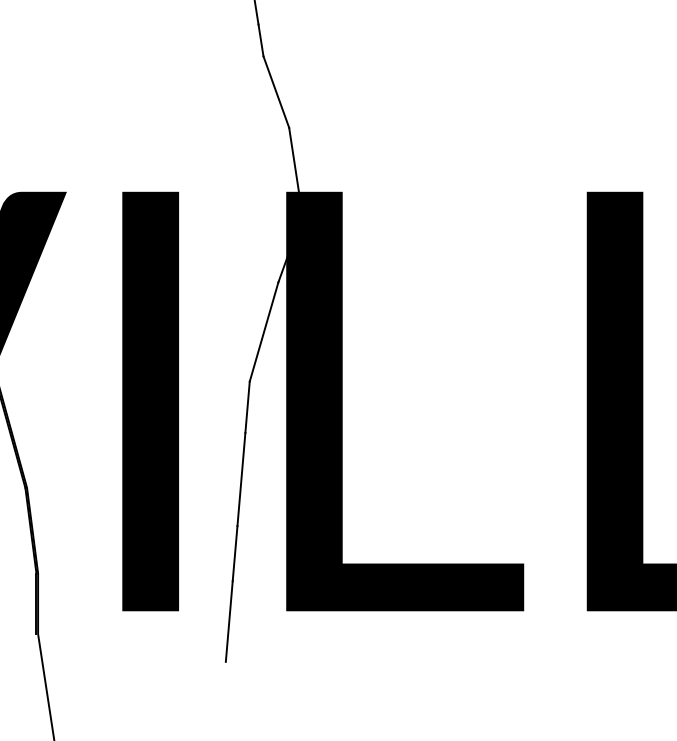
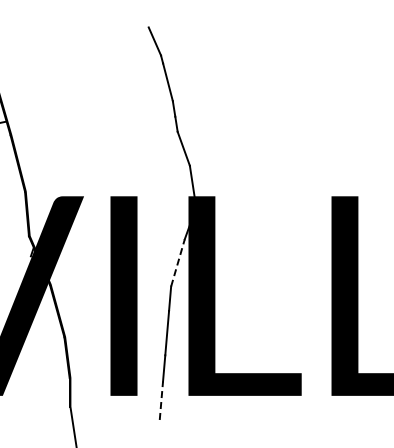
line: (263, 330) -> (177, 262), solid -> dashed
line: (229, 620) -> (161, 400), solid -> dashed

